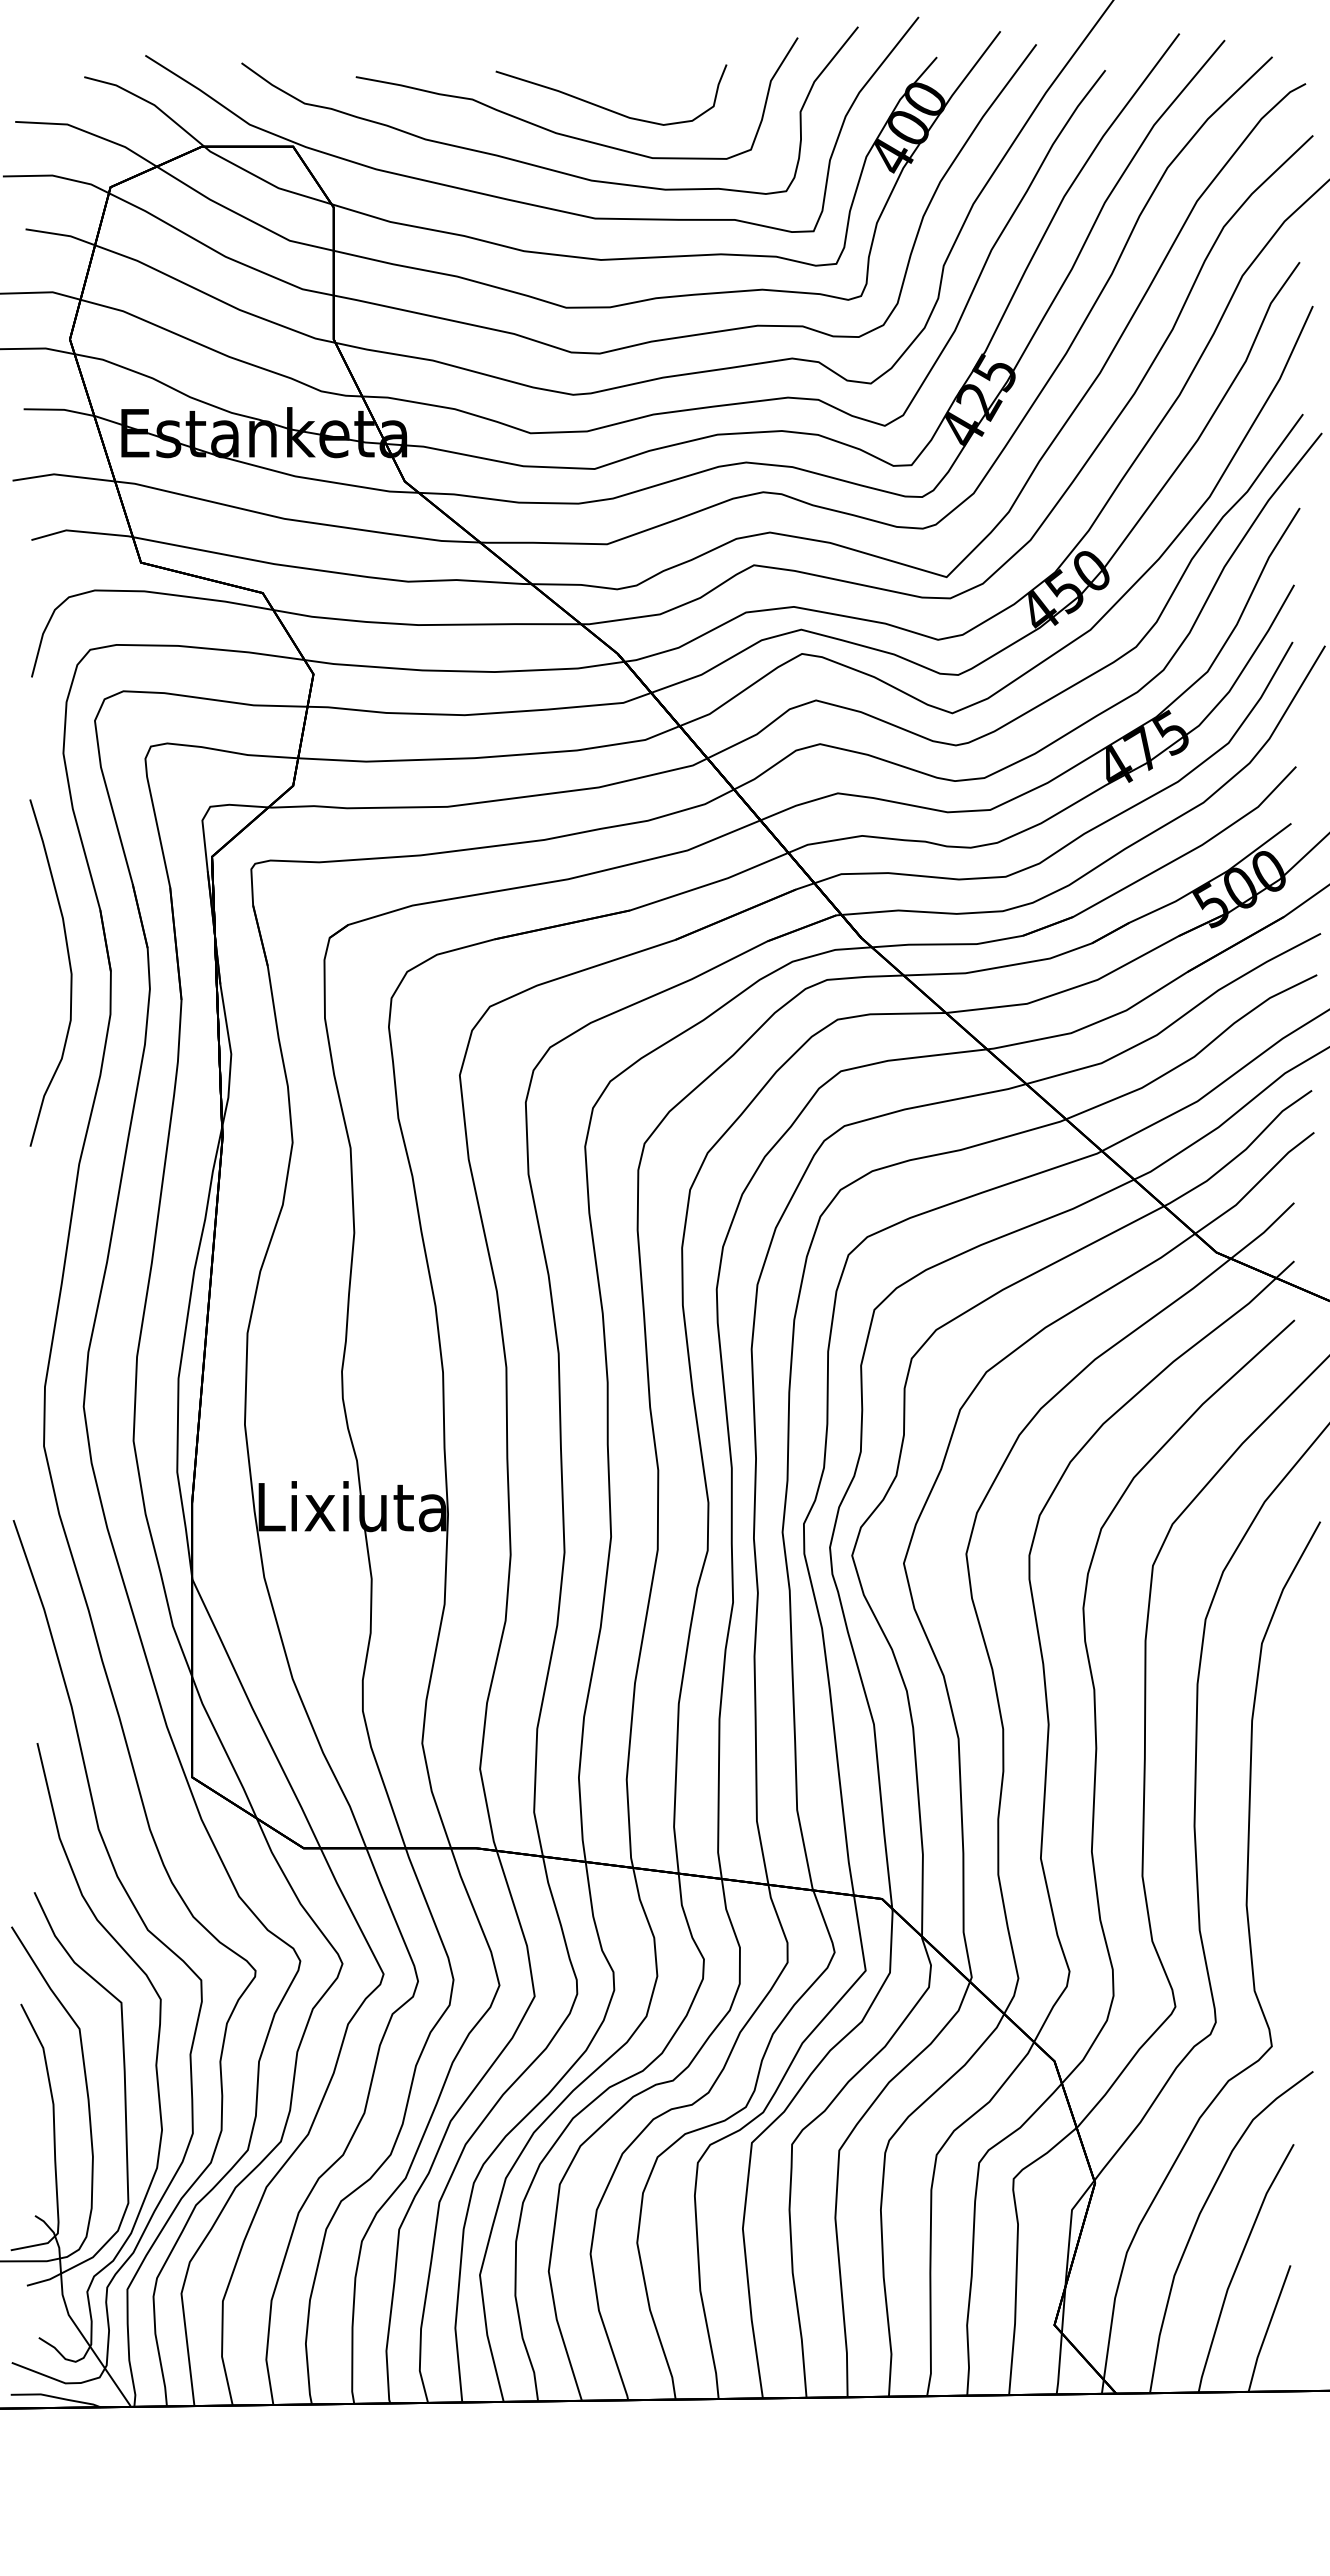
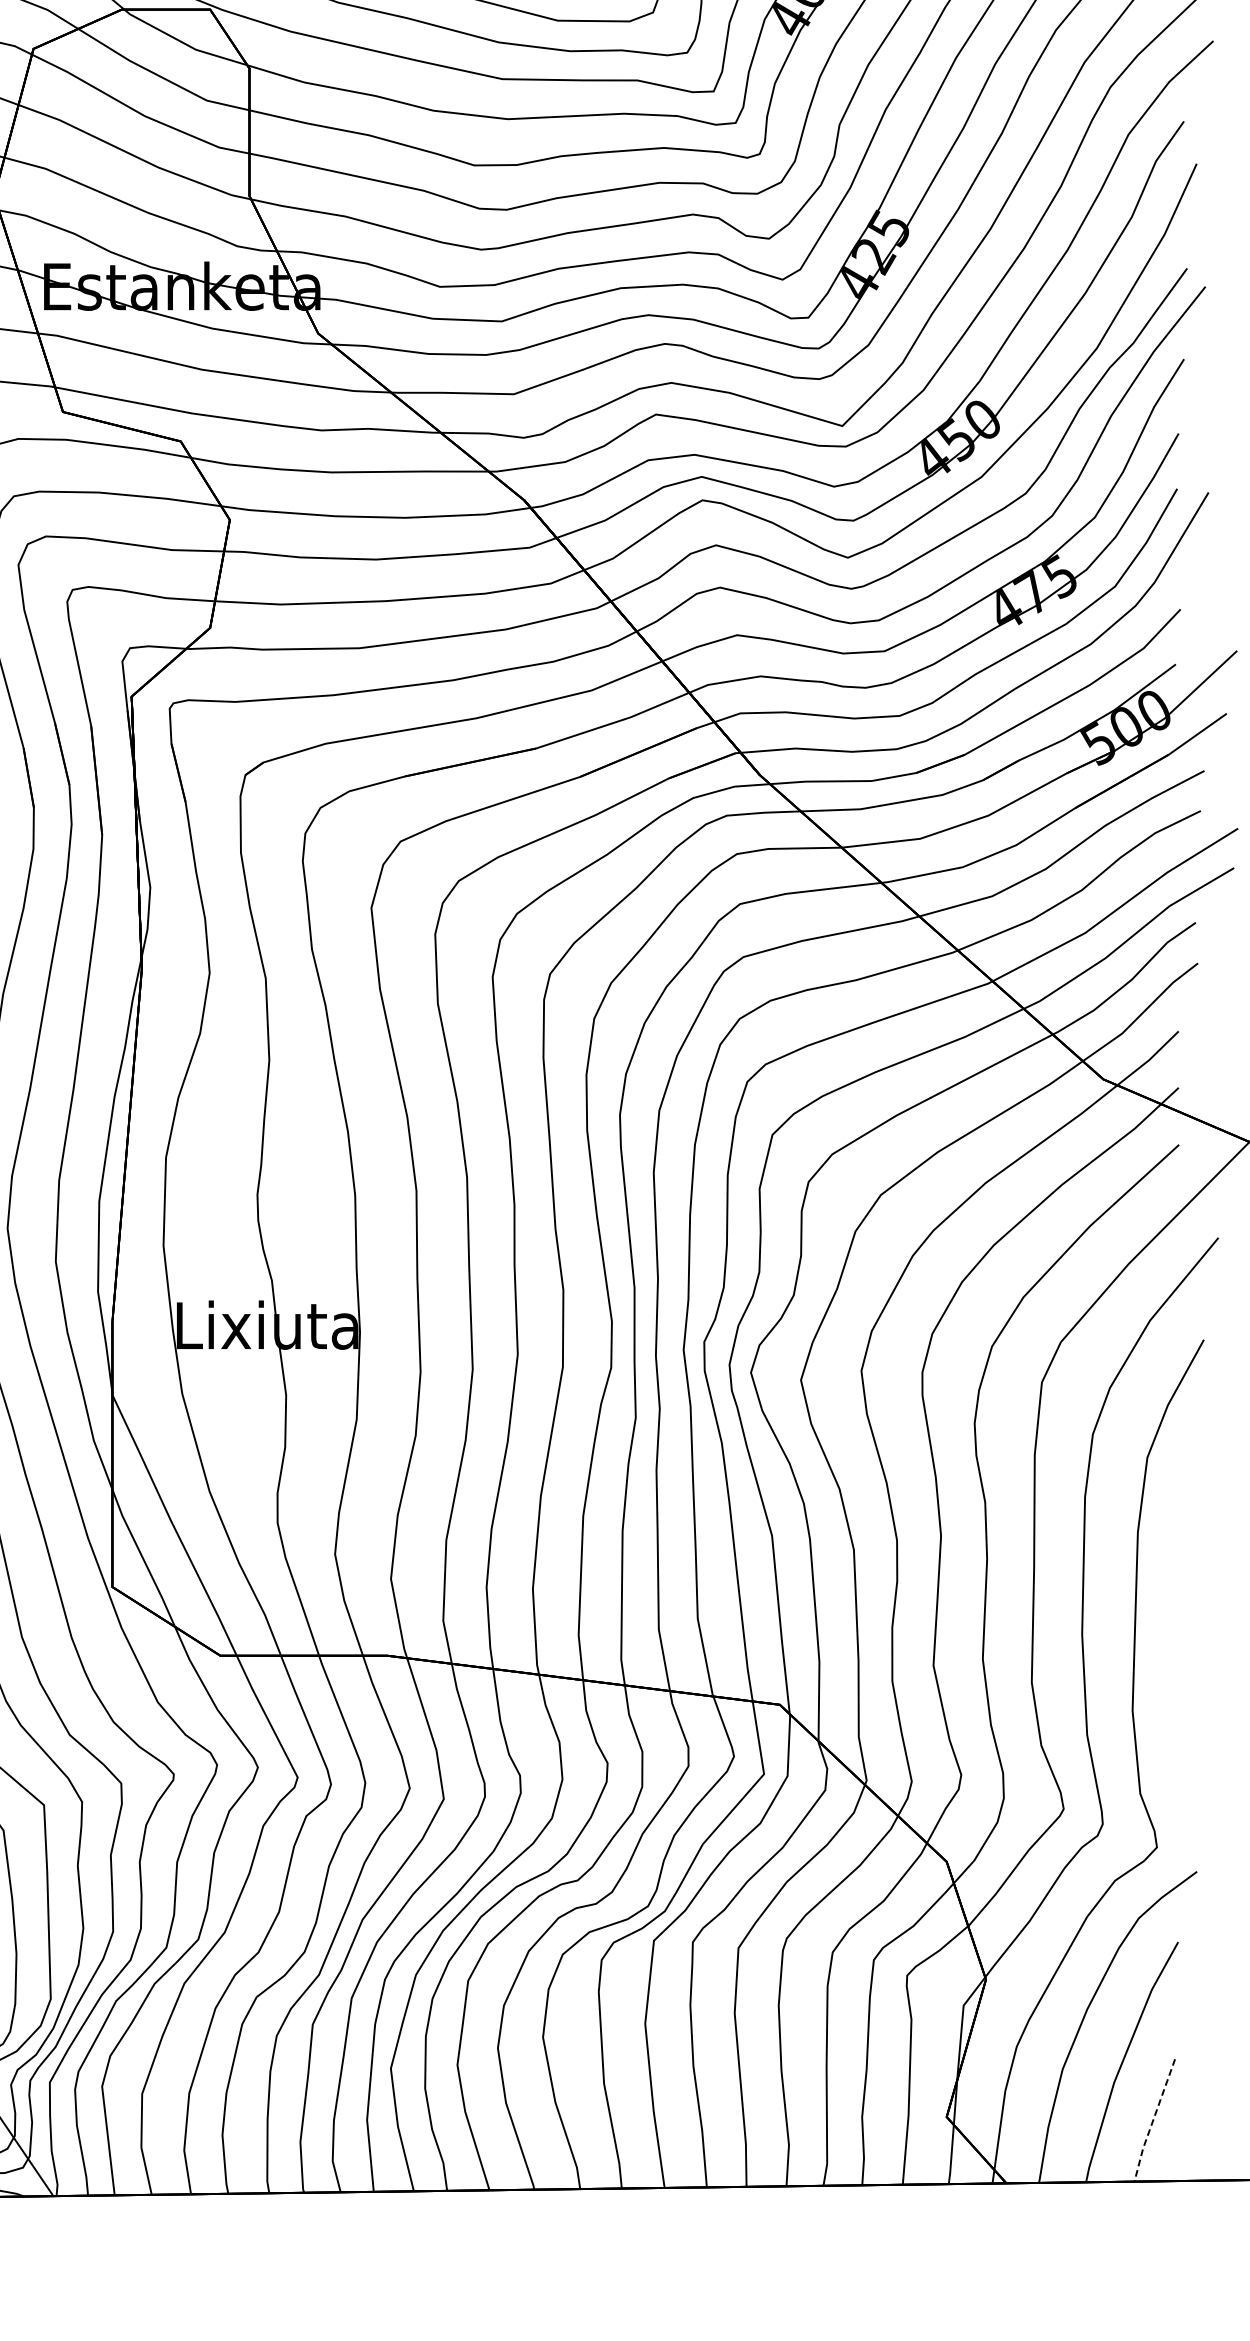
line: (1267, 2328) -> (1152, 2120), solid -> dashed

